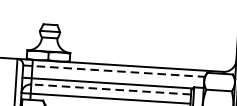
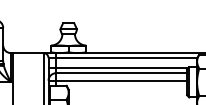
line: (114, 71) -> (123, 58), dashed -> solid
line: (111, 89) -> (121, 73), dashed -> solid

